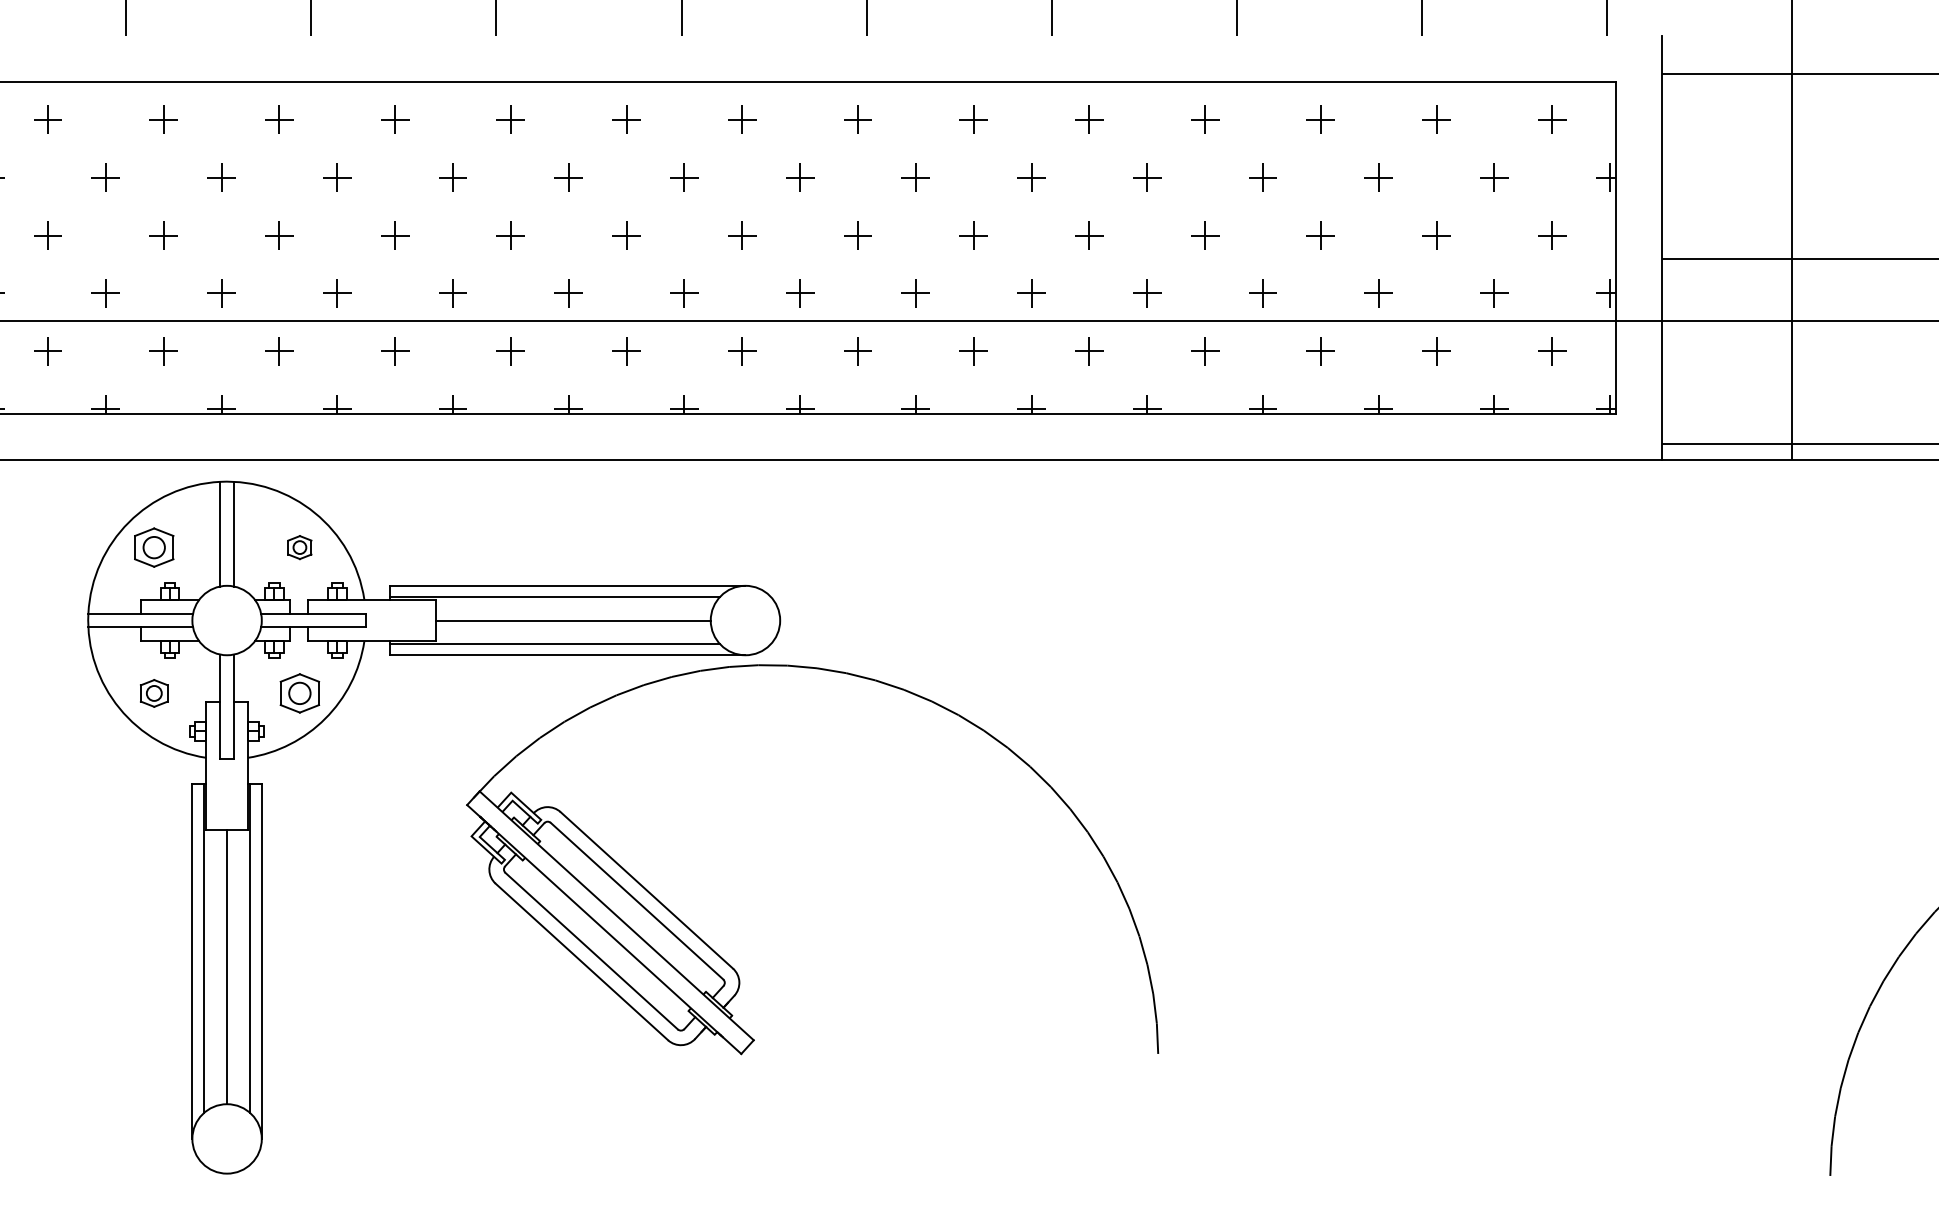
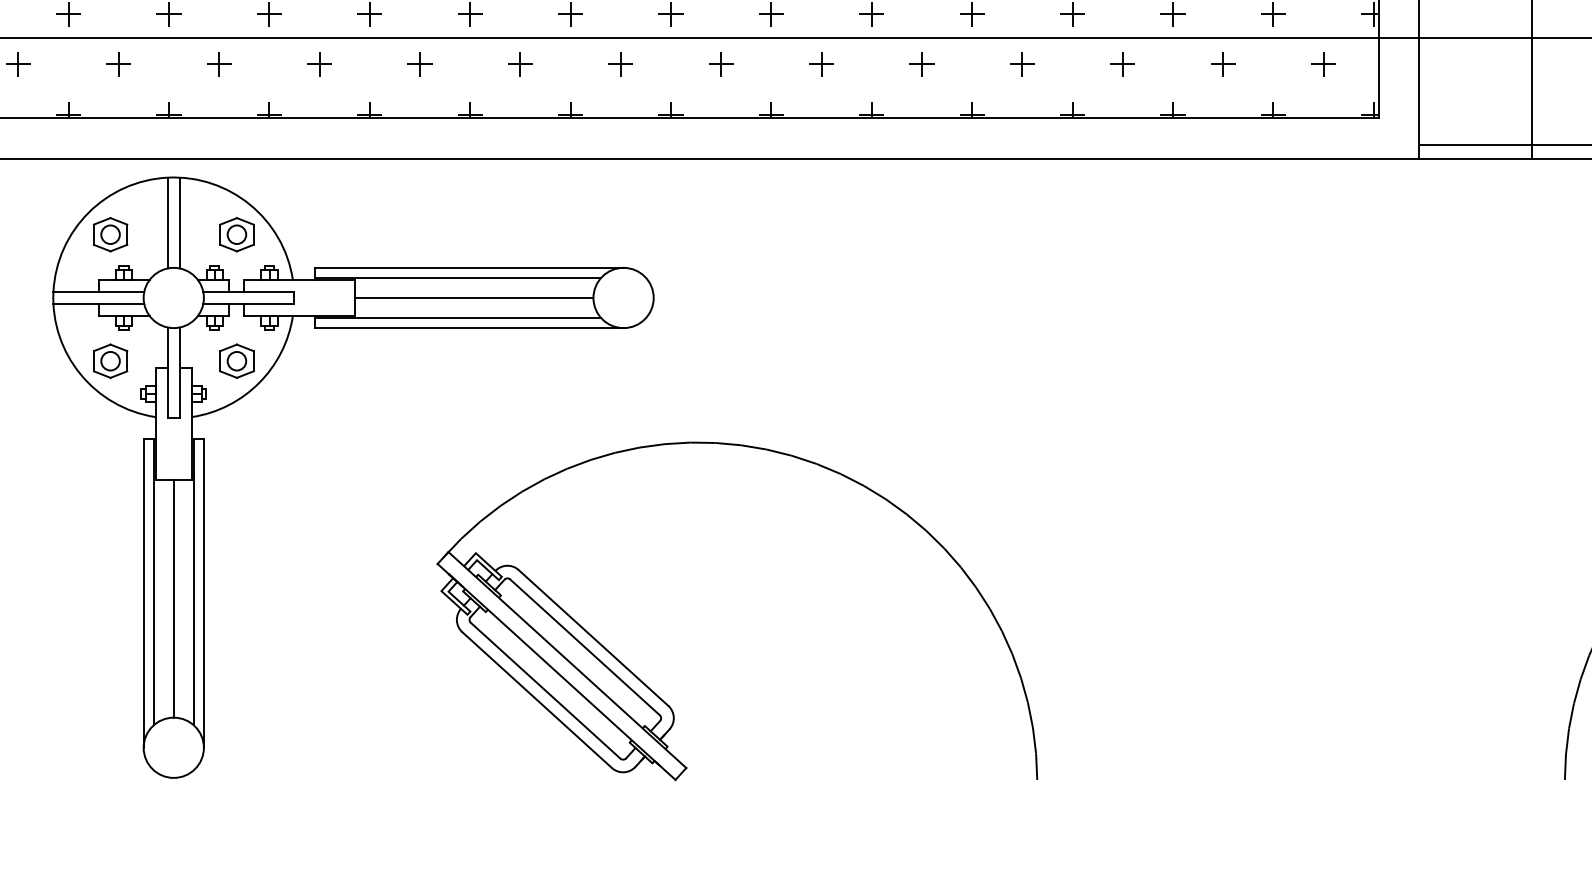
part: (299, 547) -> (236, 234), size x1.67
part: (154, 693) -> (110, 361), size x1.43
part: (720, 955) -> (657, 694), moved

